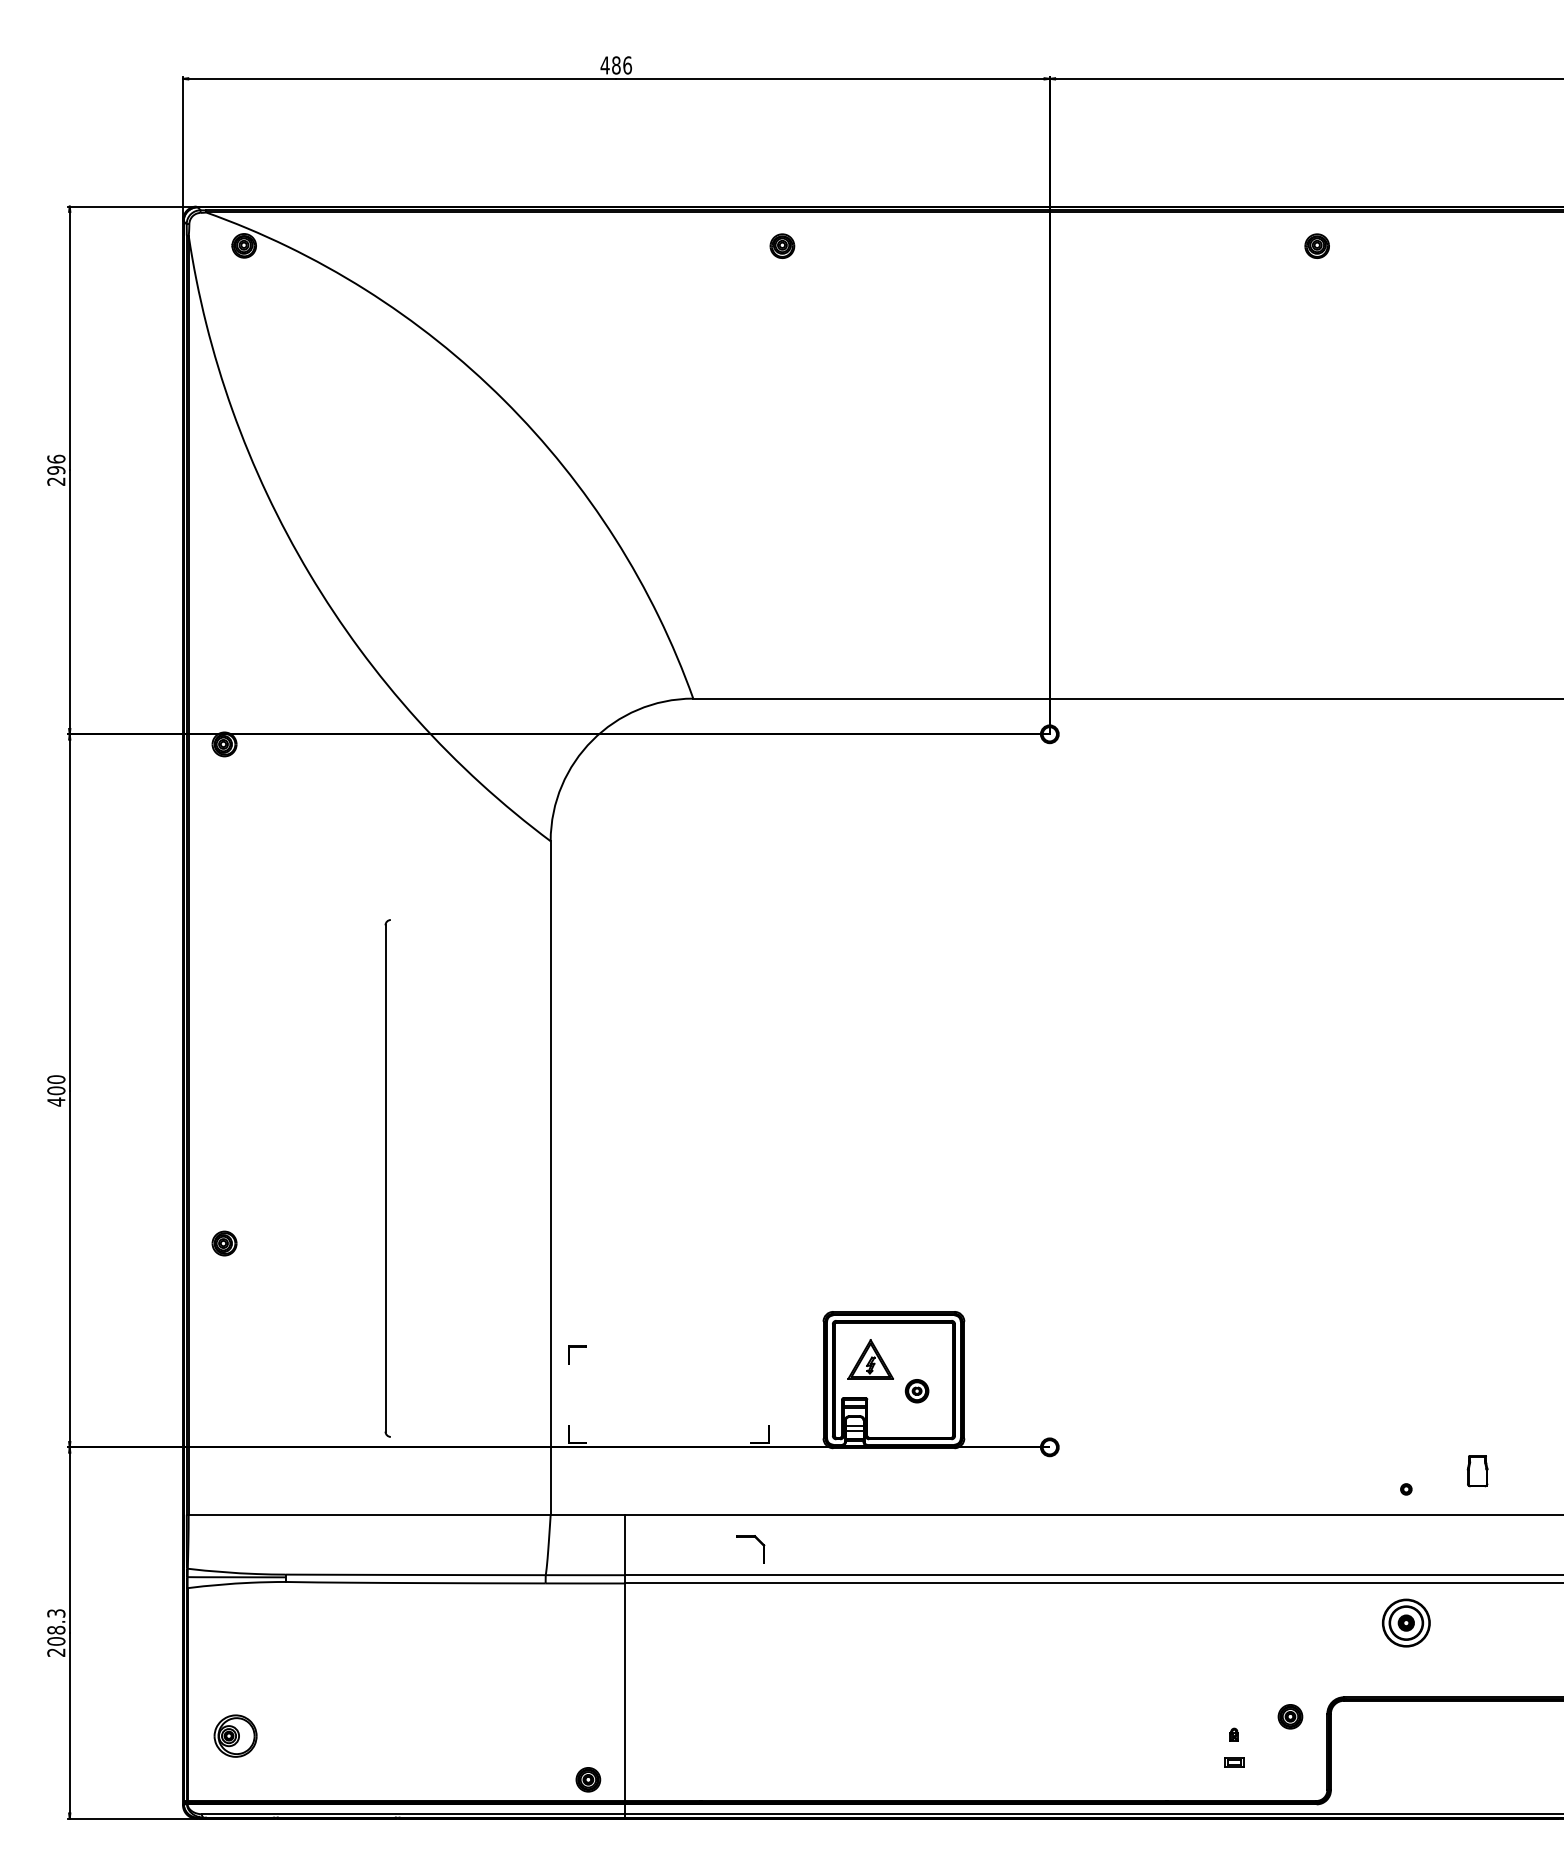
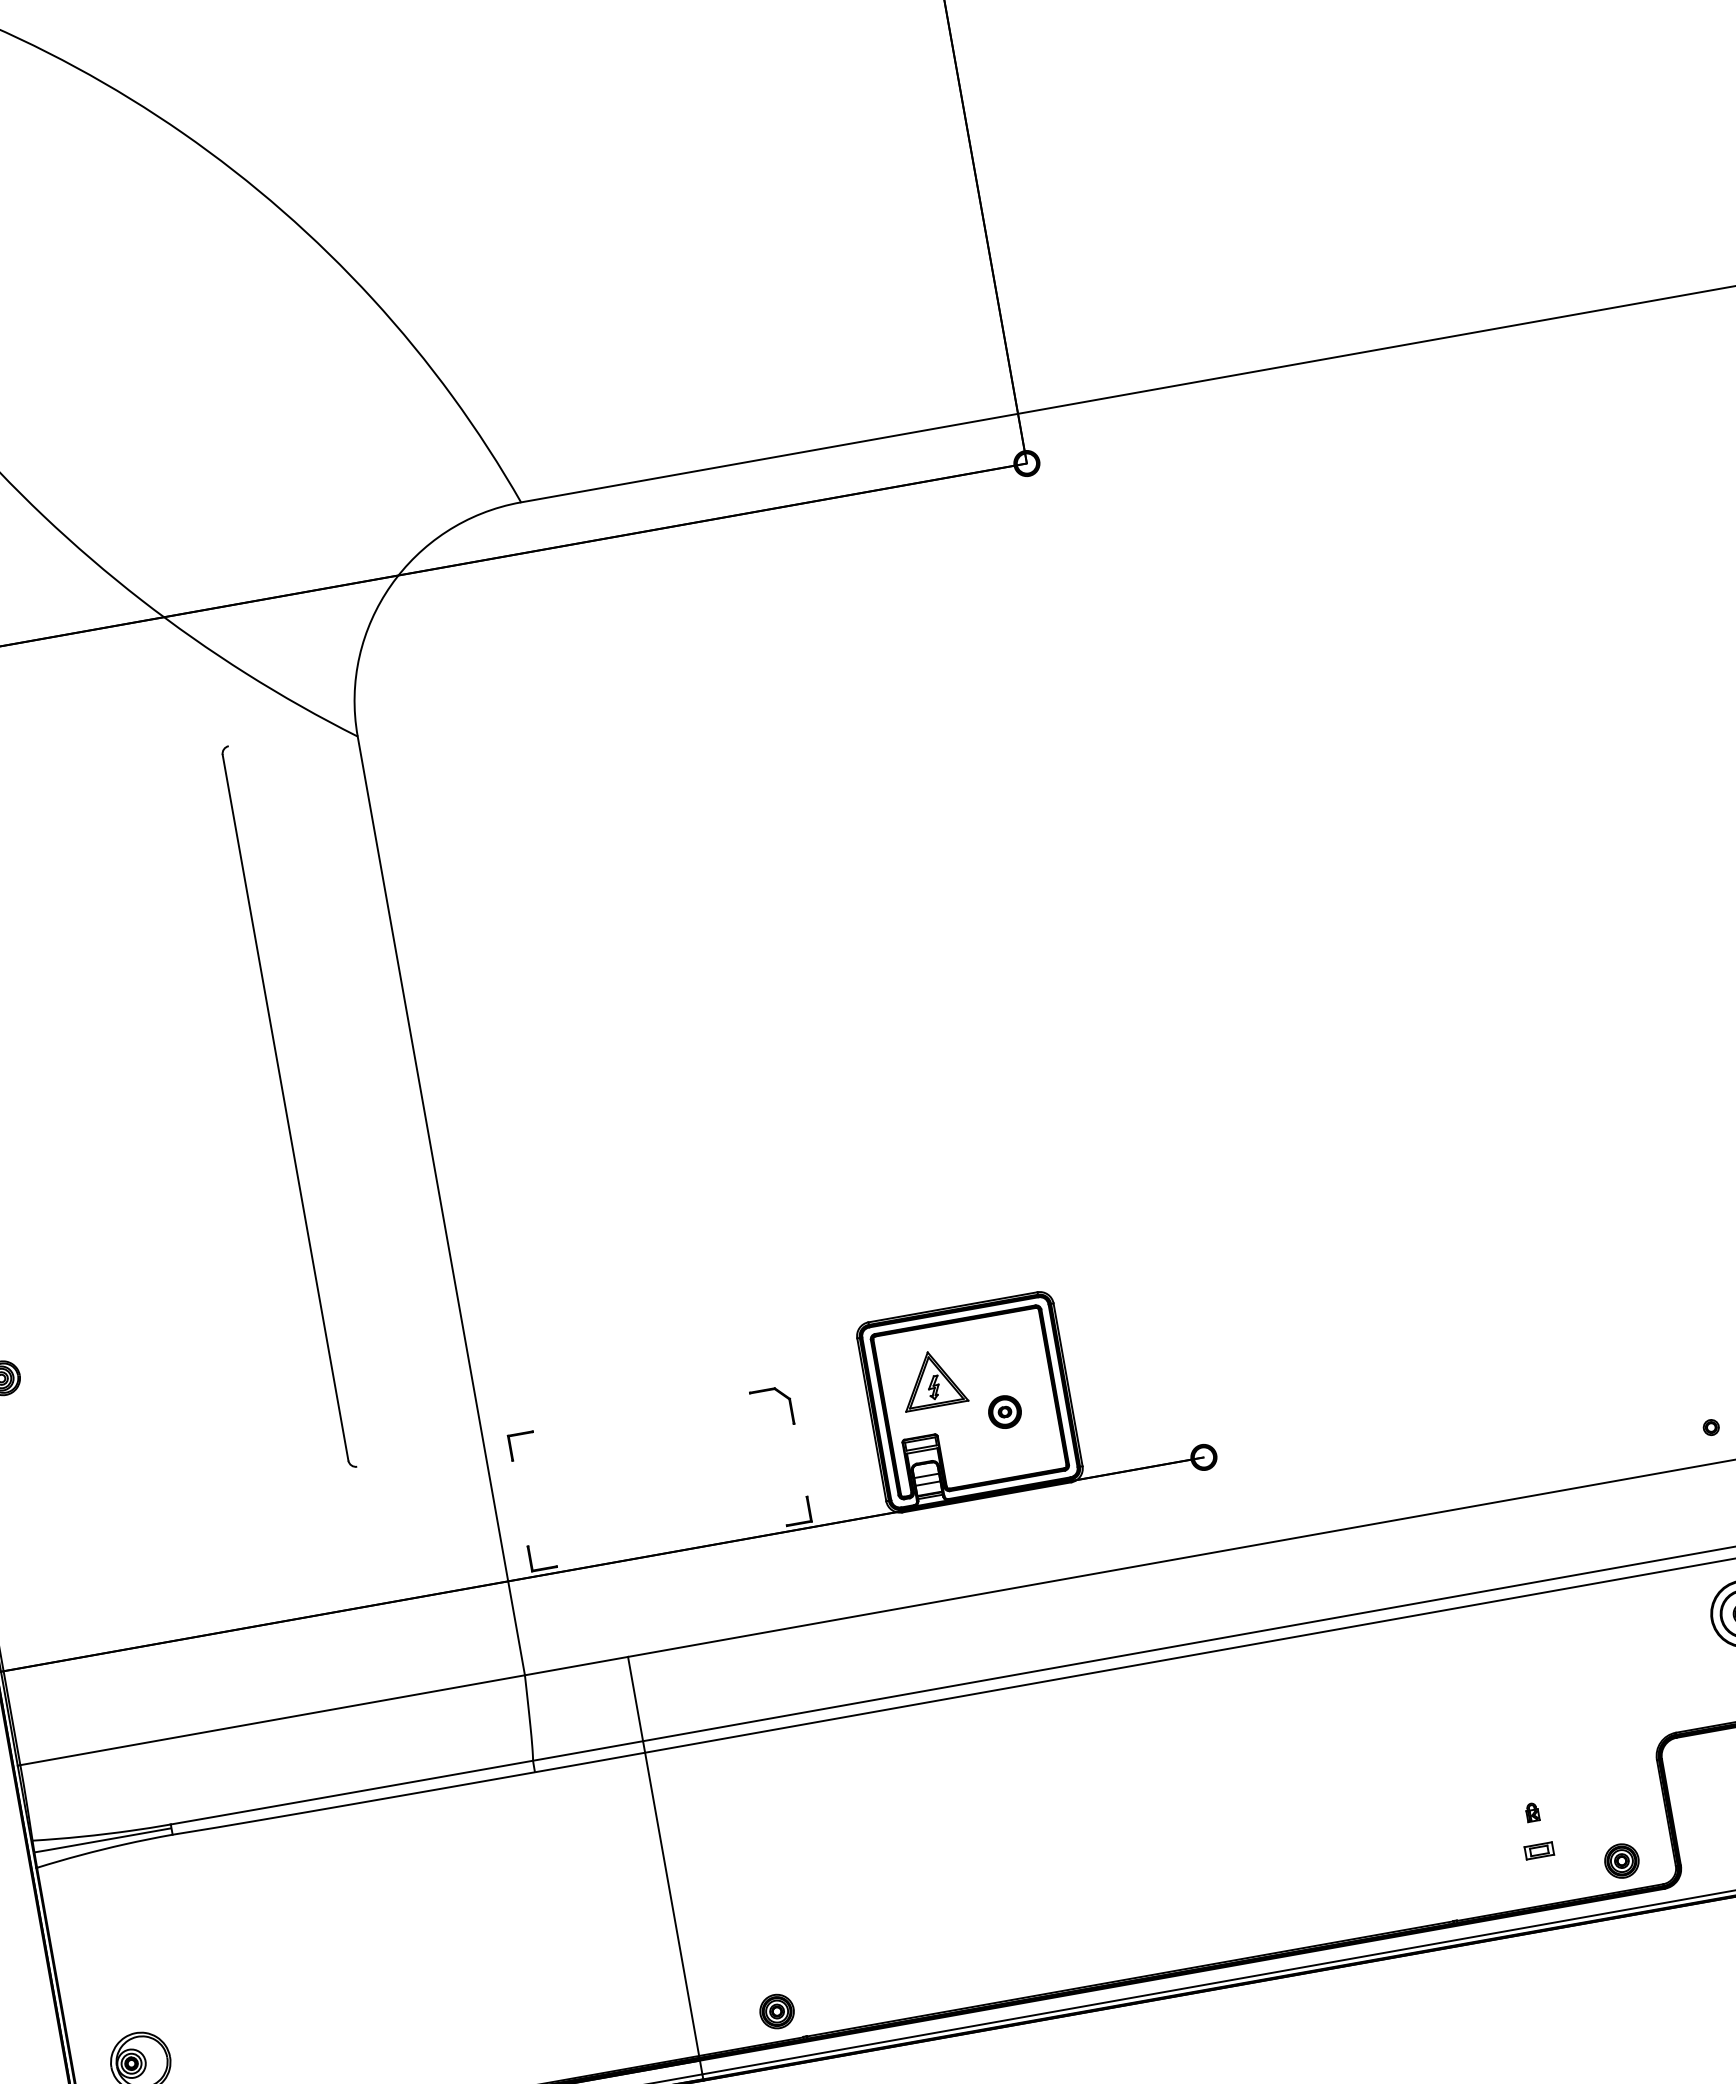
part: (387, 1178) -> (288, 1107), moved
part: (758, 1541) -> (781, 1394), moved
part: (1290, 1716) -> (1621, 1860), moved
part: (588, 1779) -> (777, 2011), moved

